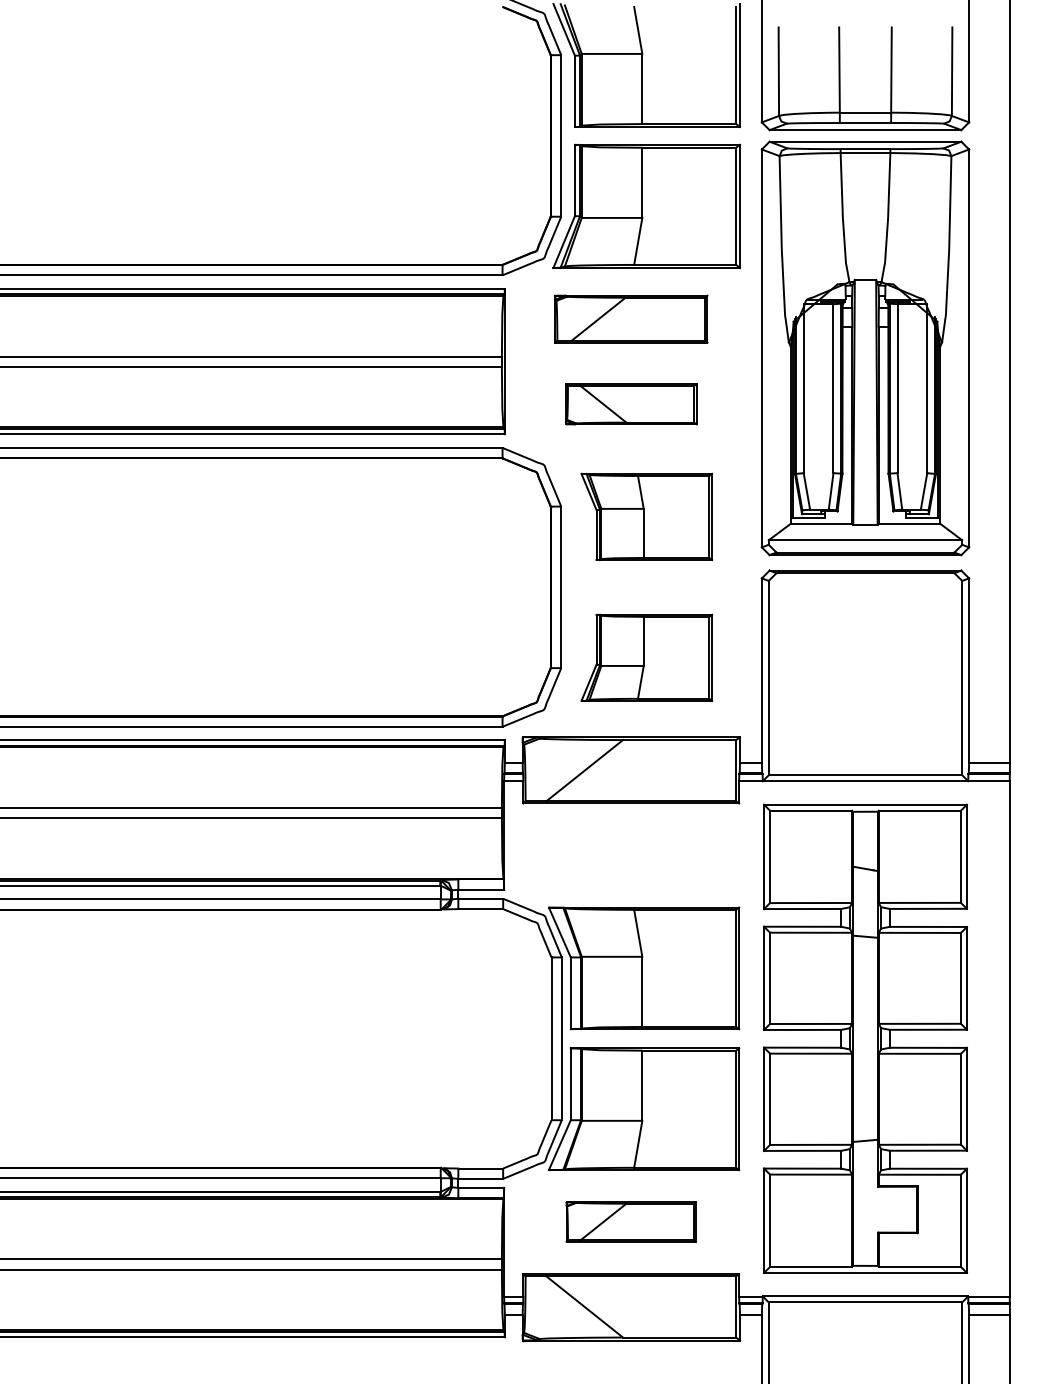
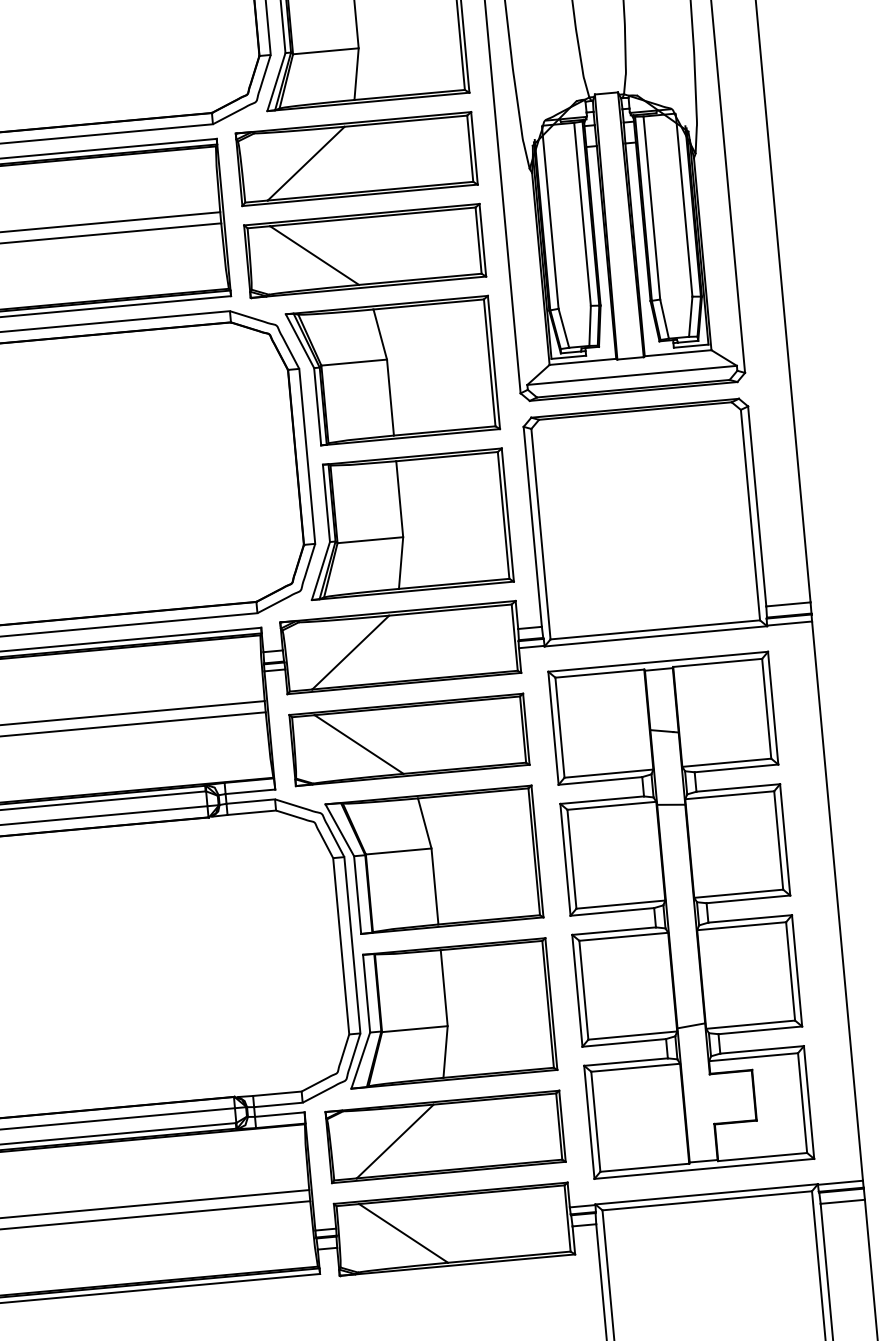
part: (631, 318) -> (356, 158), size x1.43
part: (631, 404) -> (365, 251), size x1.67
part: (646, 516) -> (392, 371), size x1.43
part: (646, 657) -> (406, 523), size x1.43
part: (631, 855) -> (409, 739), added
part: (631, 1221) -> (445, 1136), size x1.67

